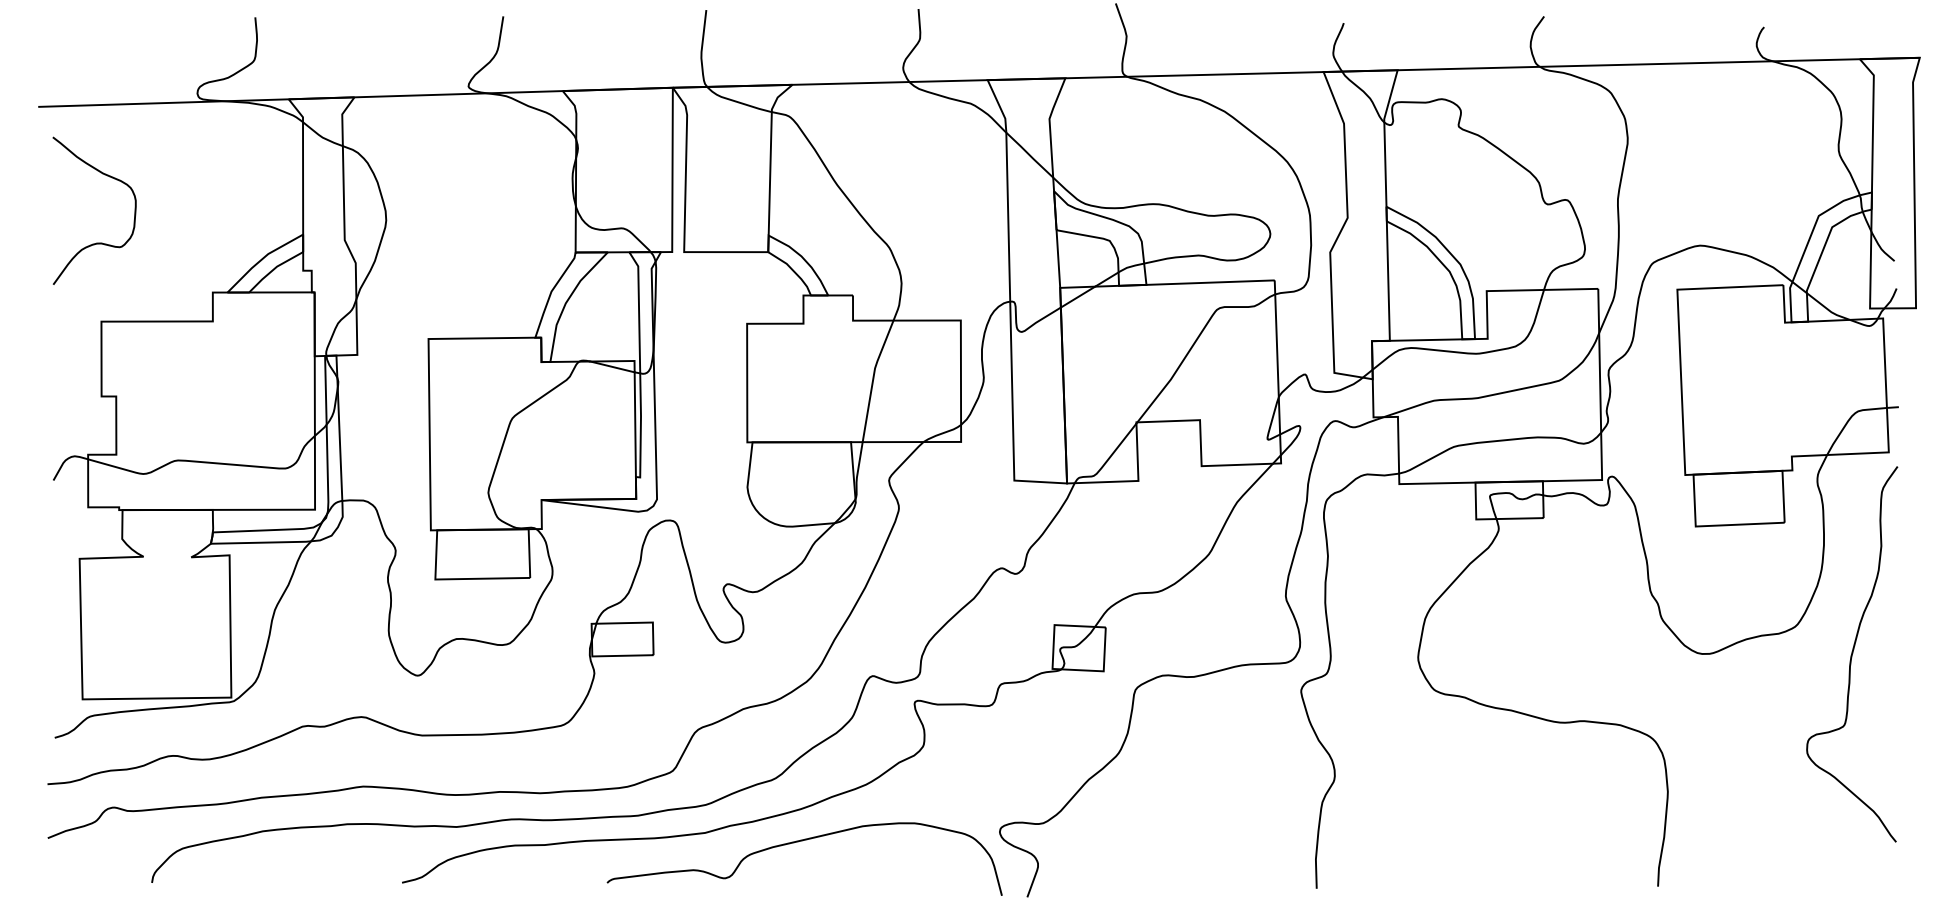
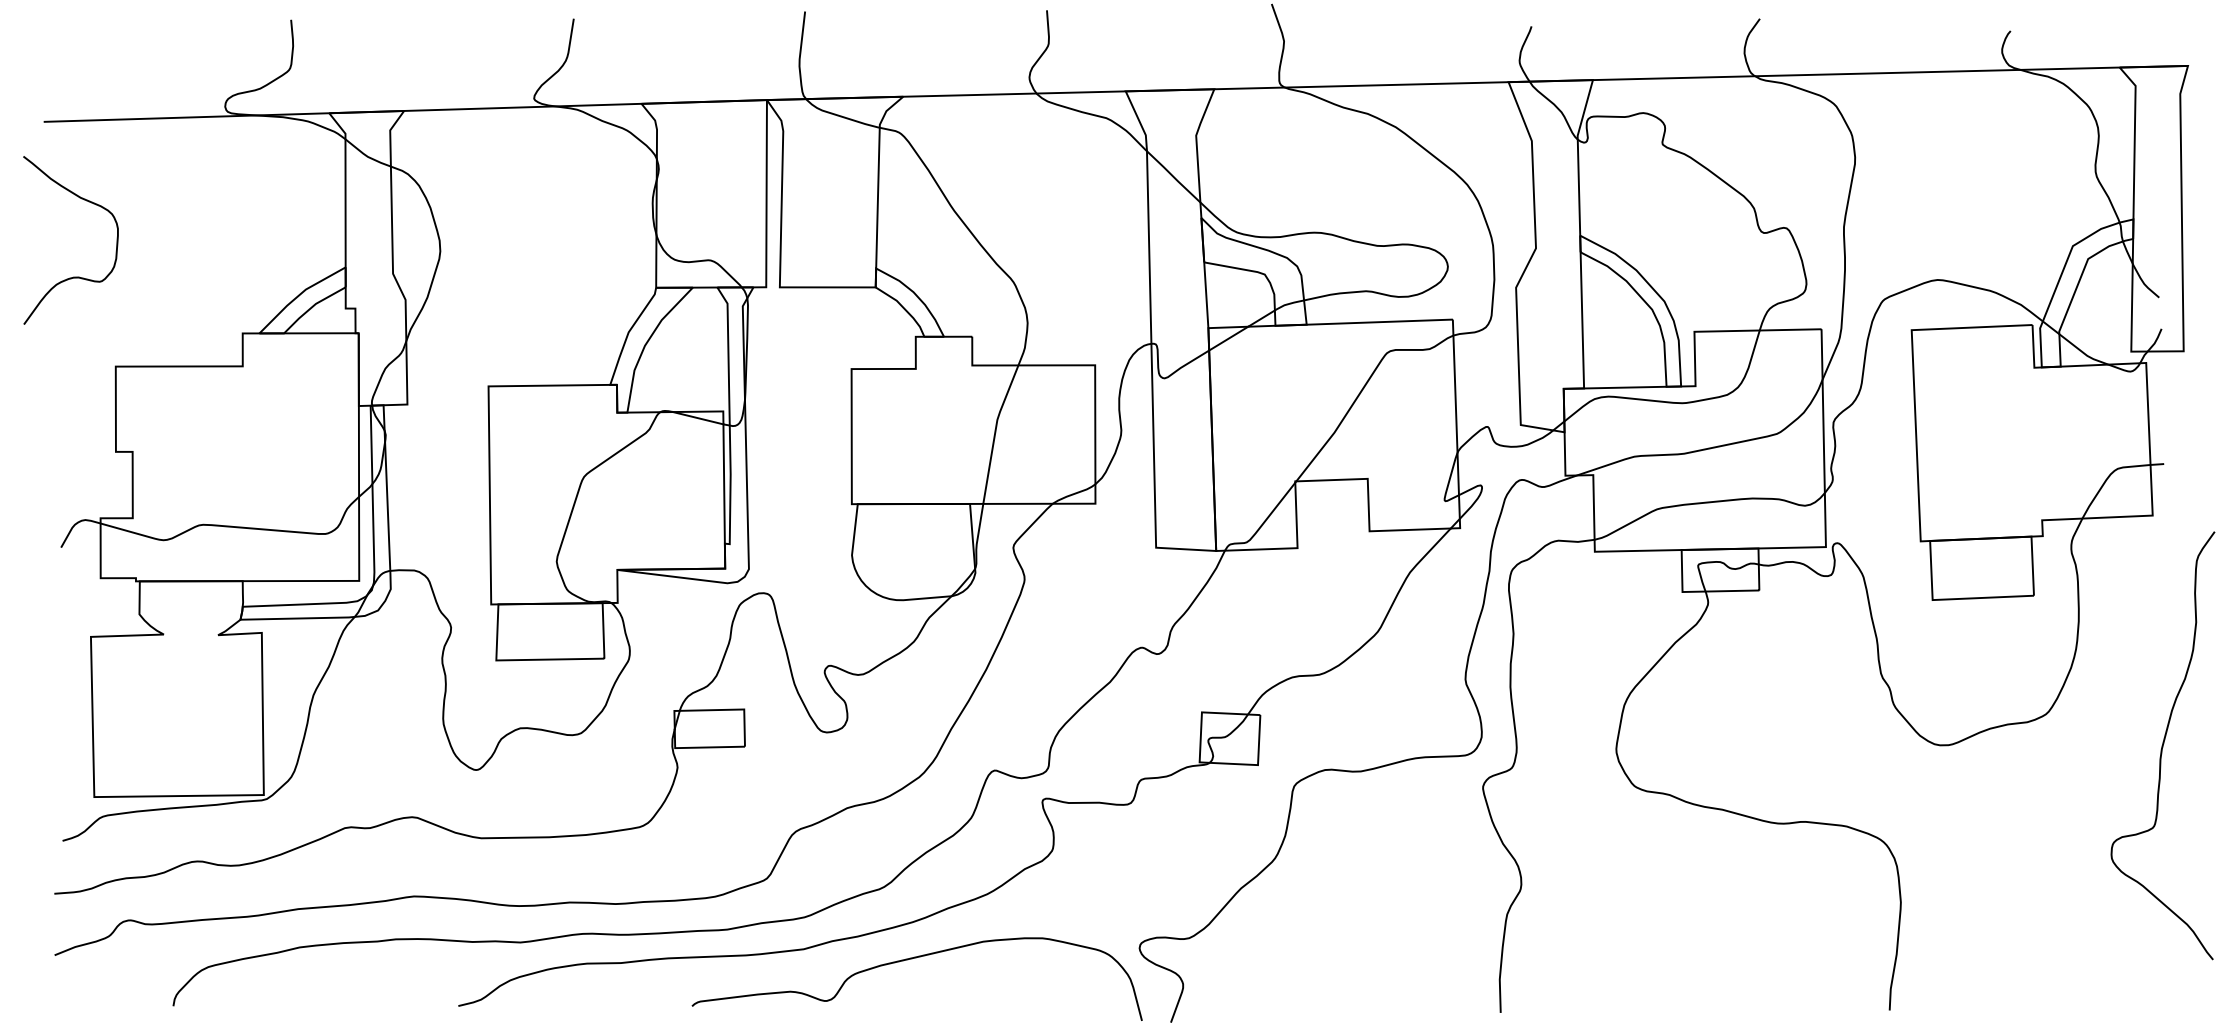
curve: (96, 242) -> (73, 276), moved
curve: (1851, 654) -> (2162, 745), moved

